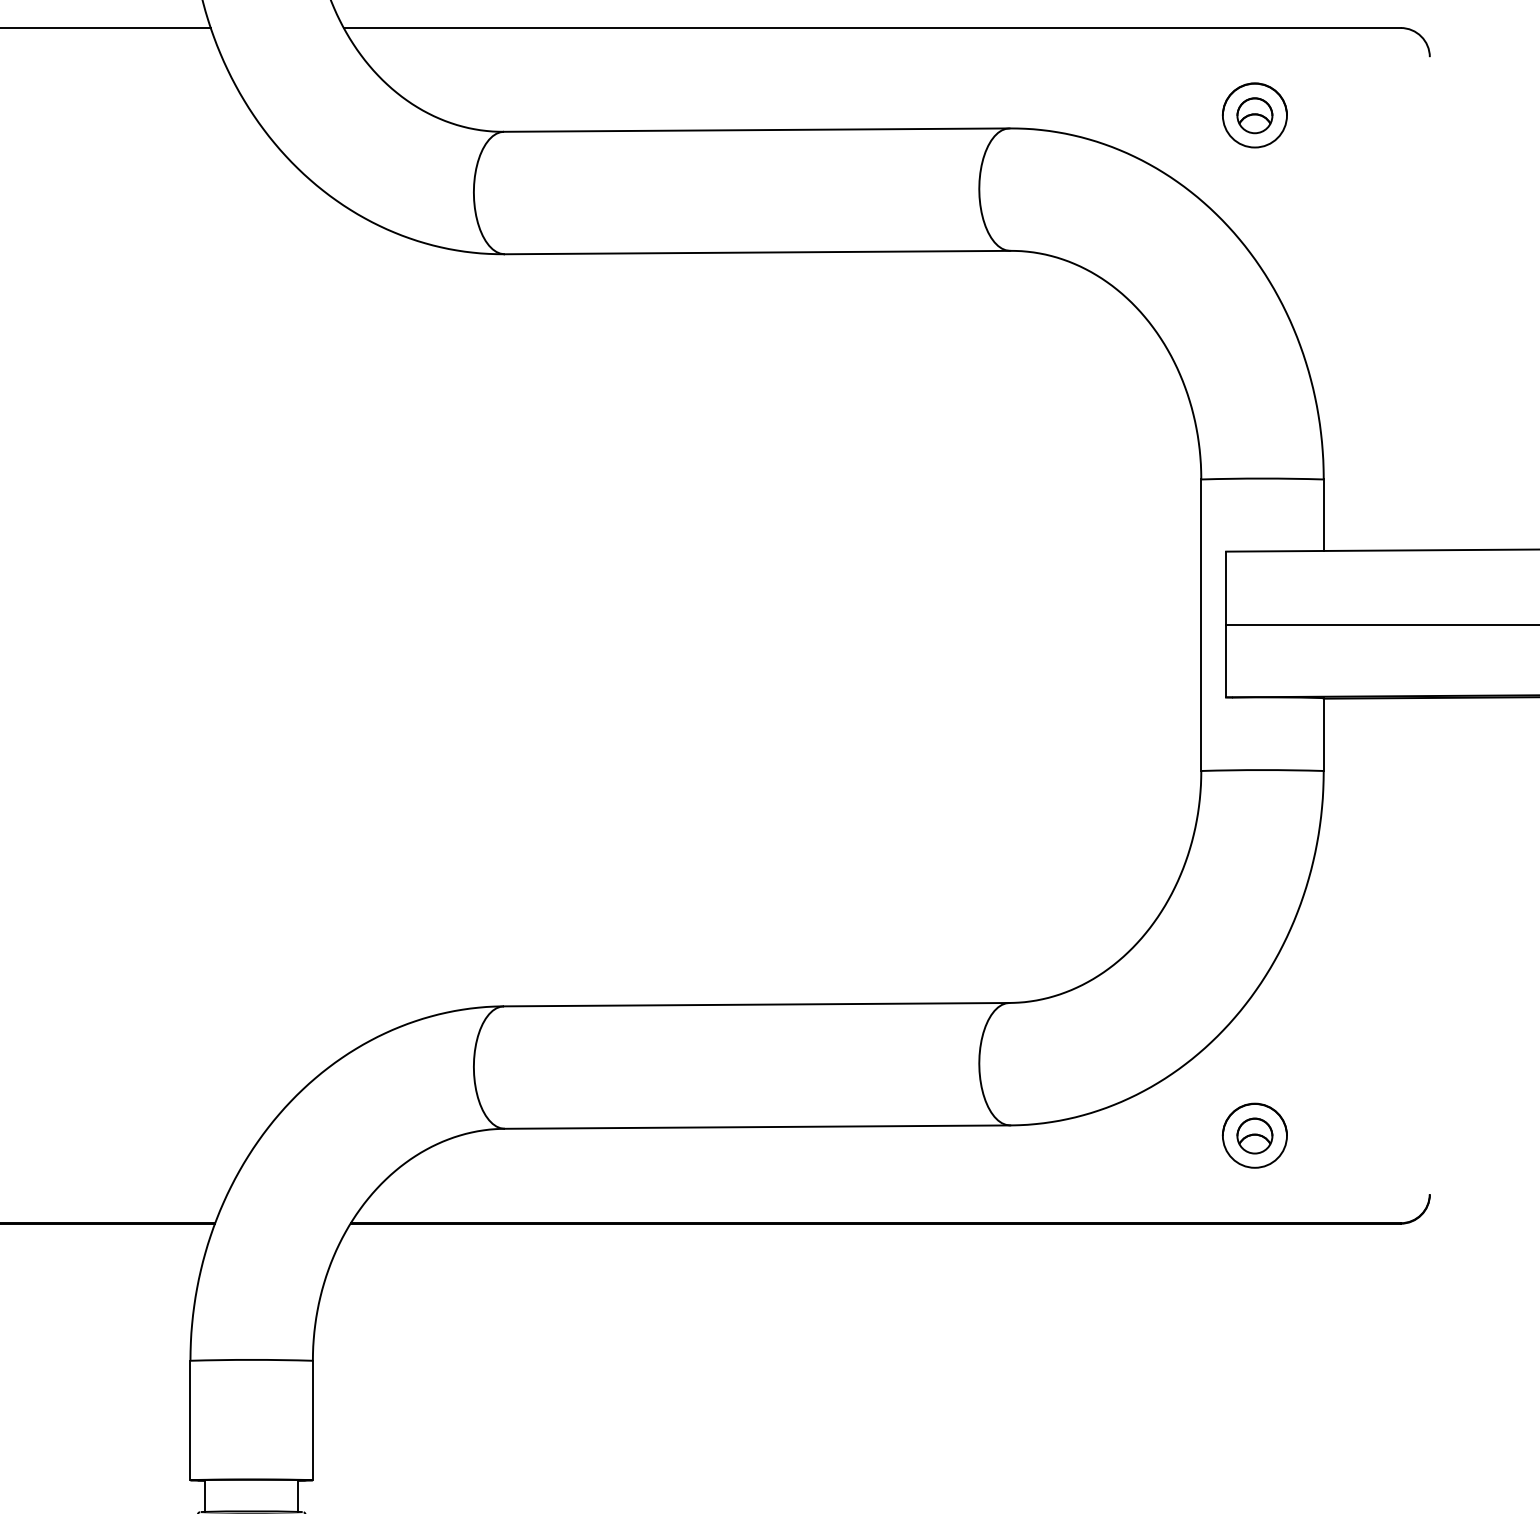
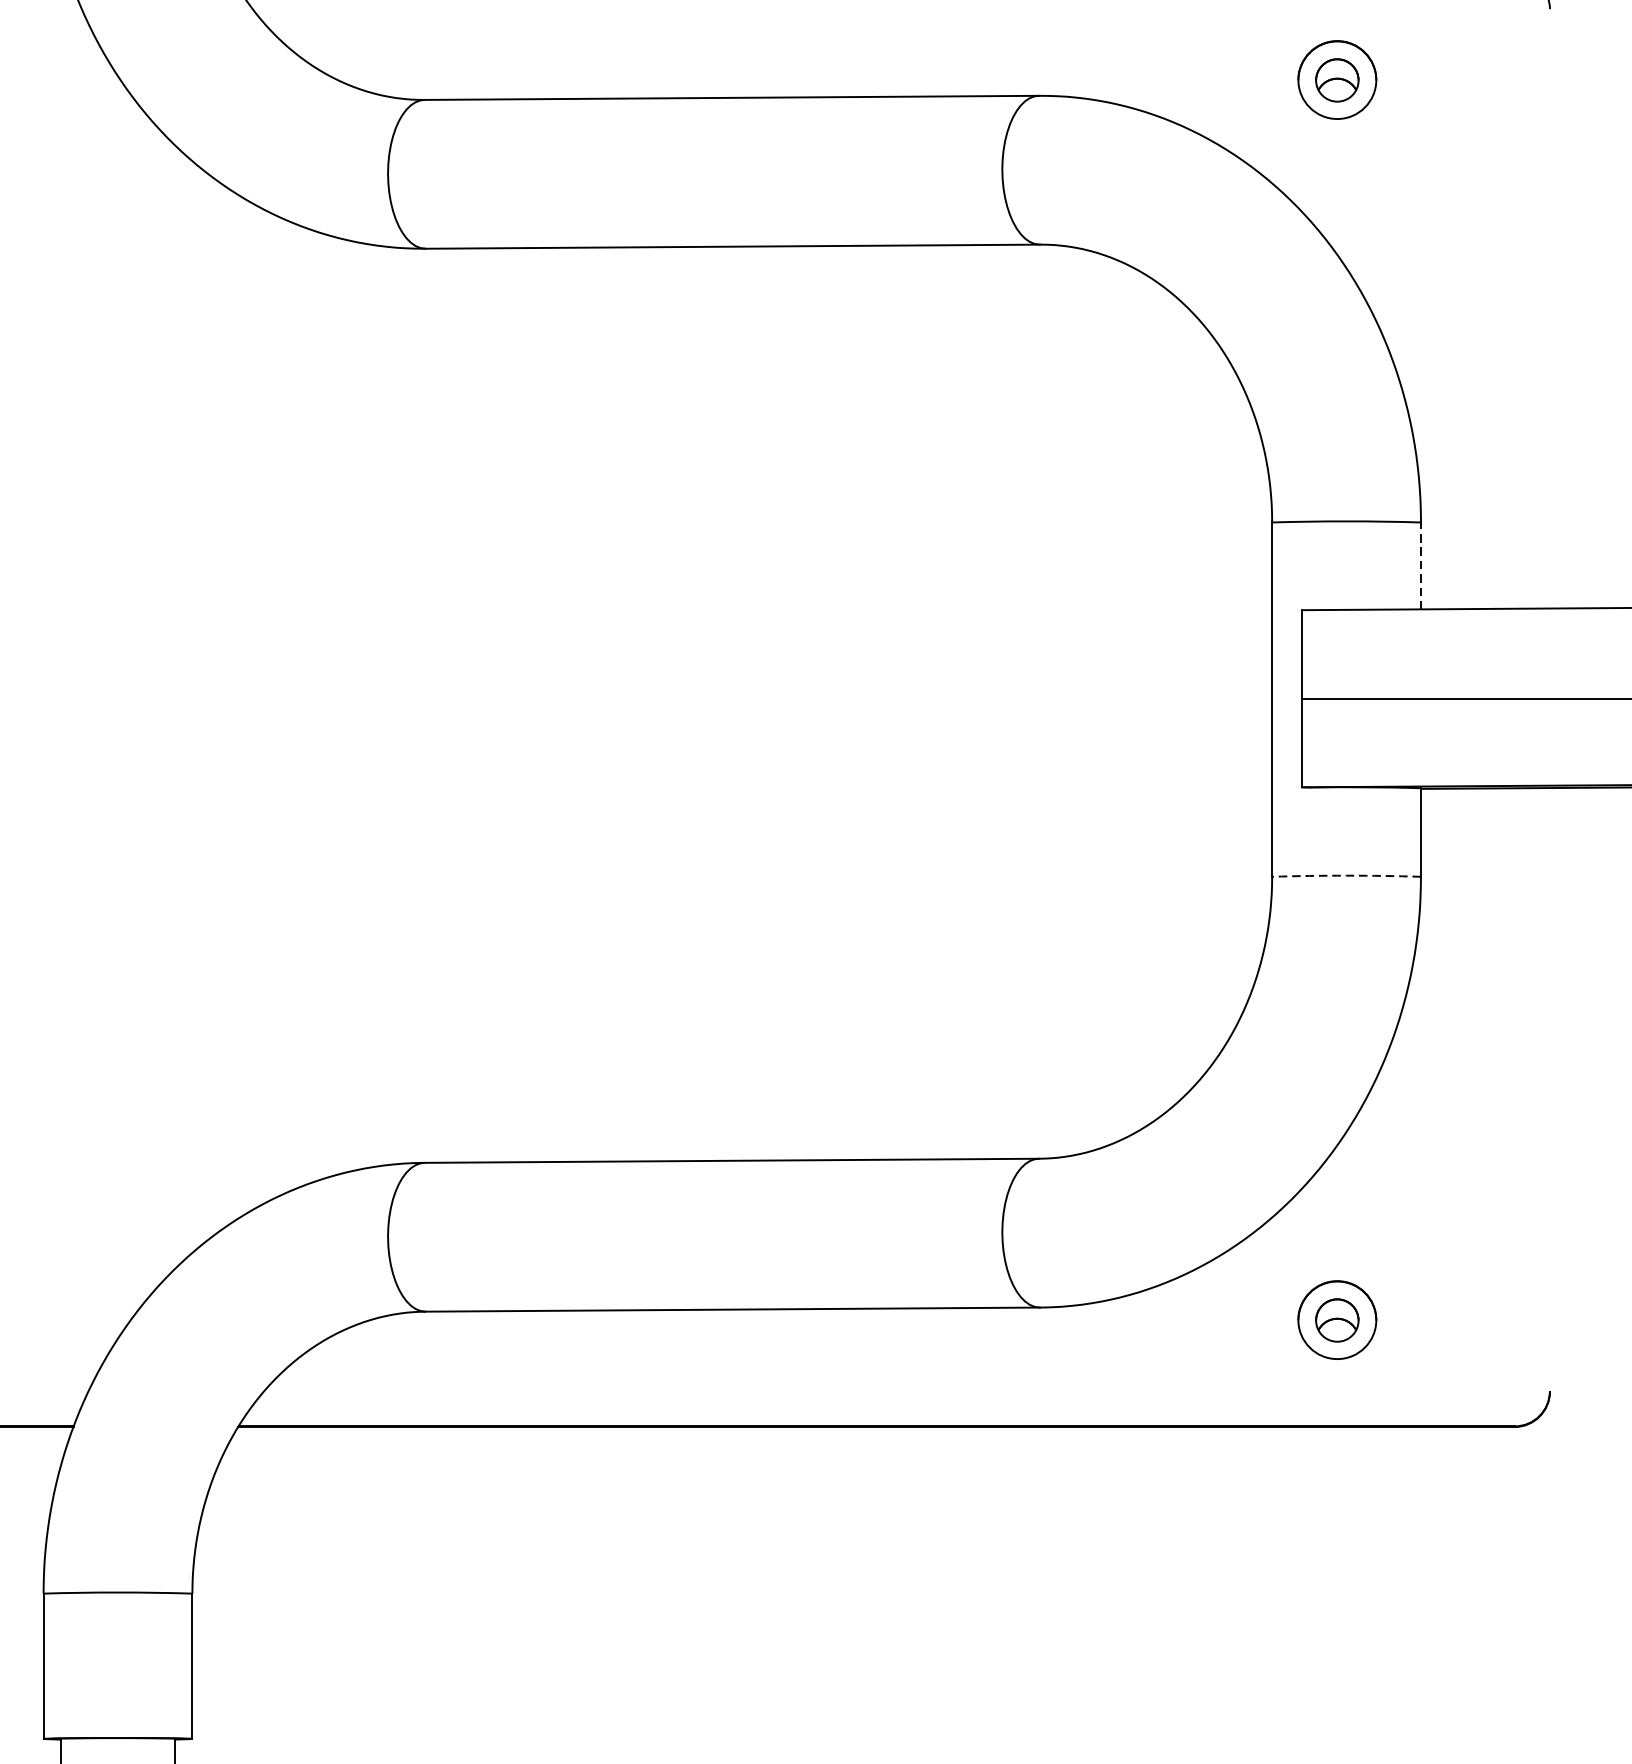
line: (1323, 515) -> (1420, 566), solid -> dashed
arc: (1262, 770) -> (1346, 876), solid -> dashed

